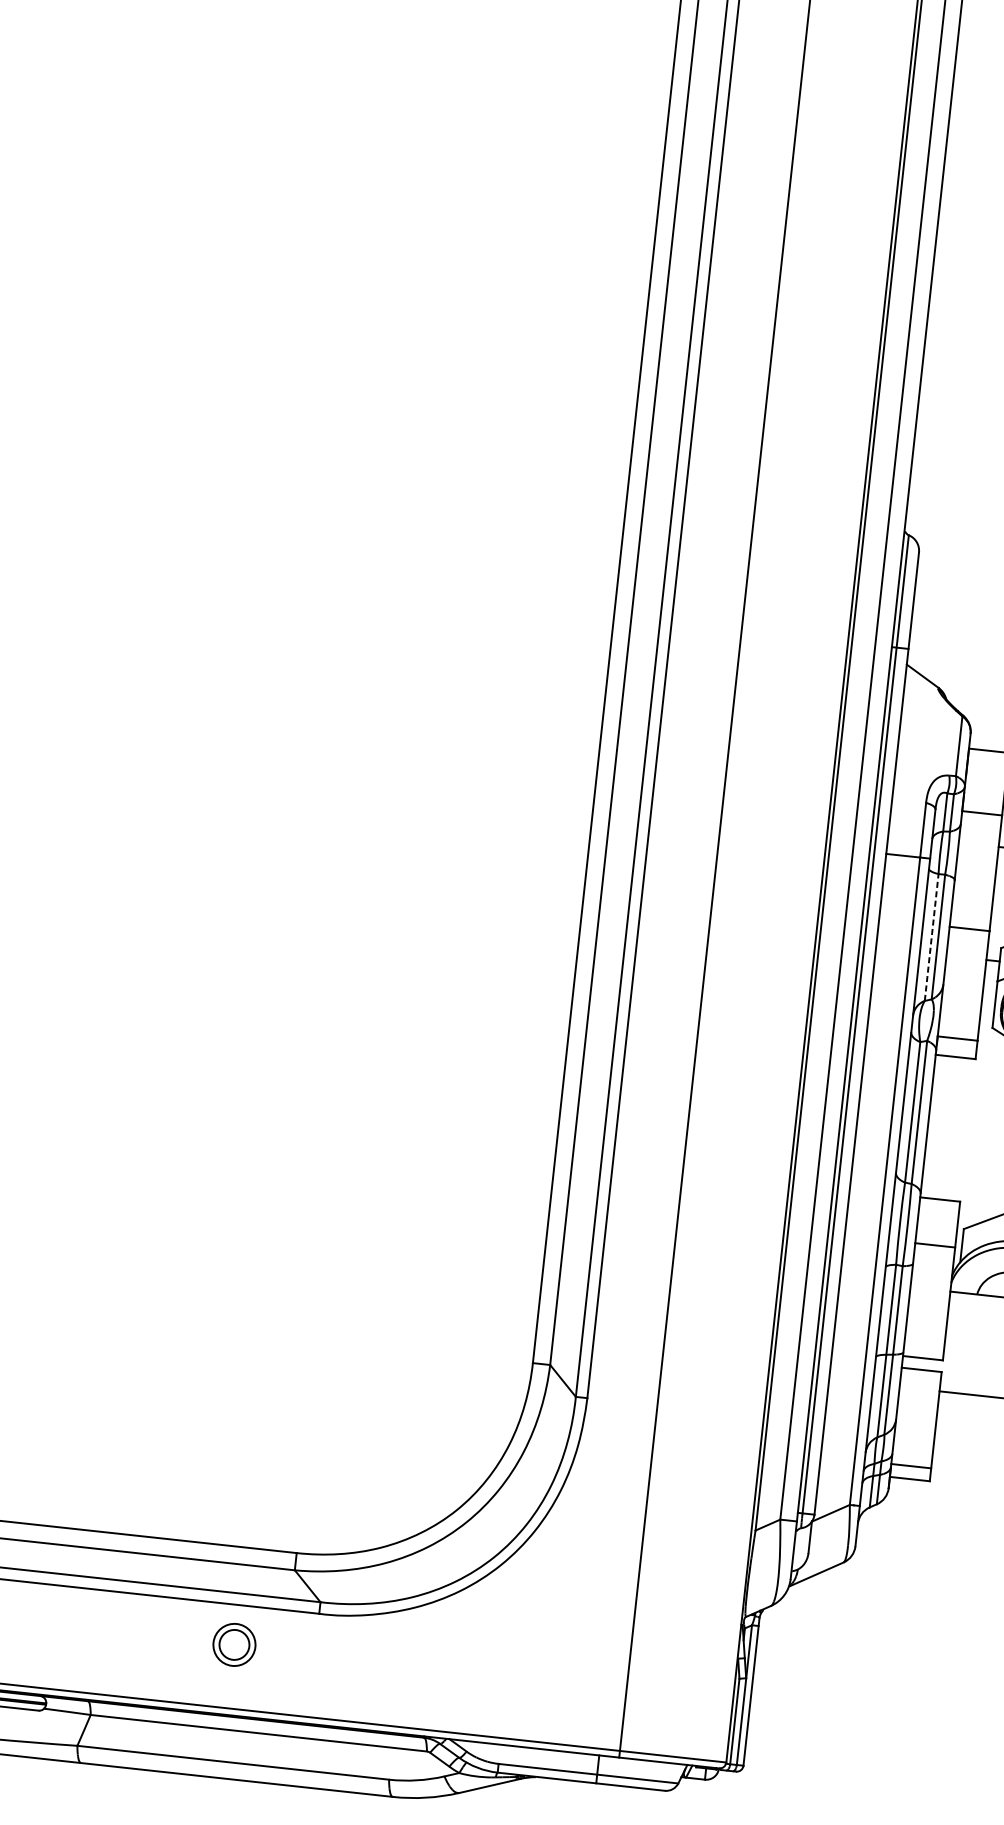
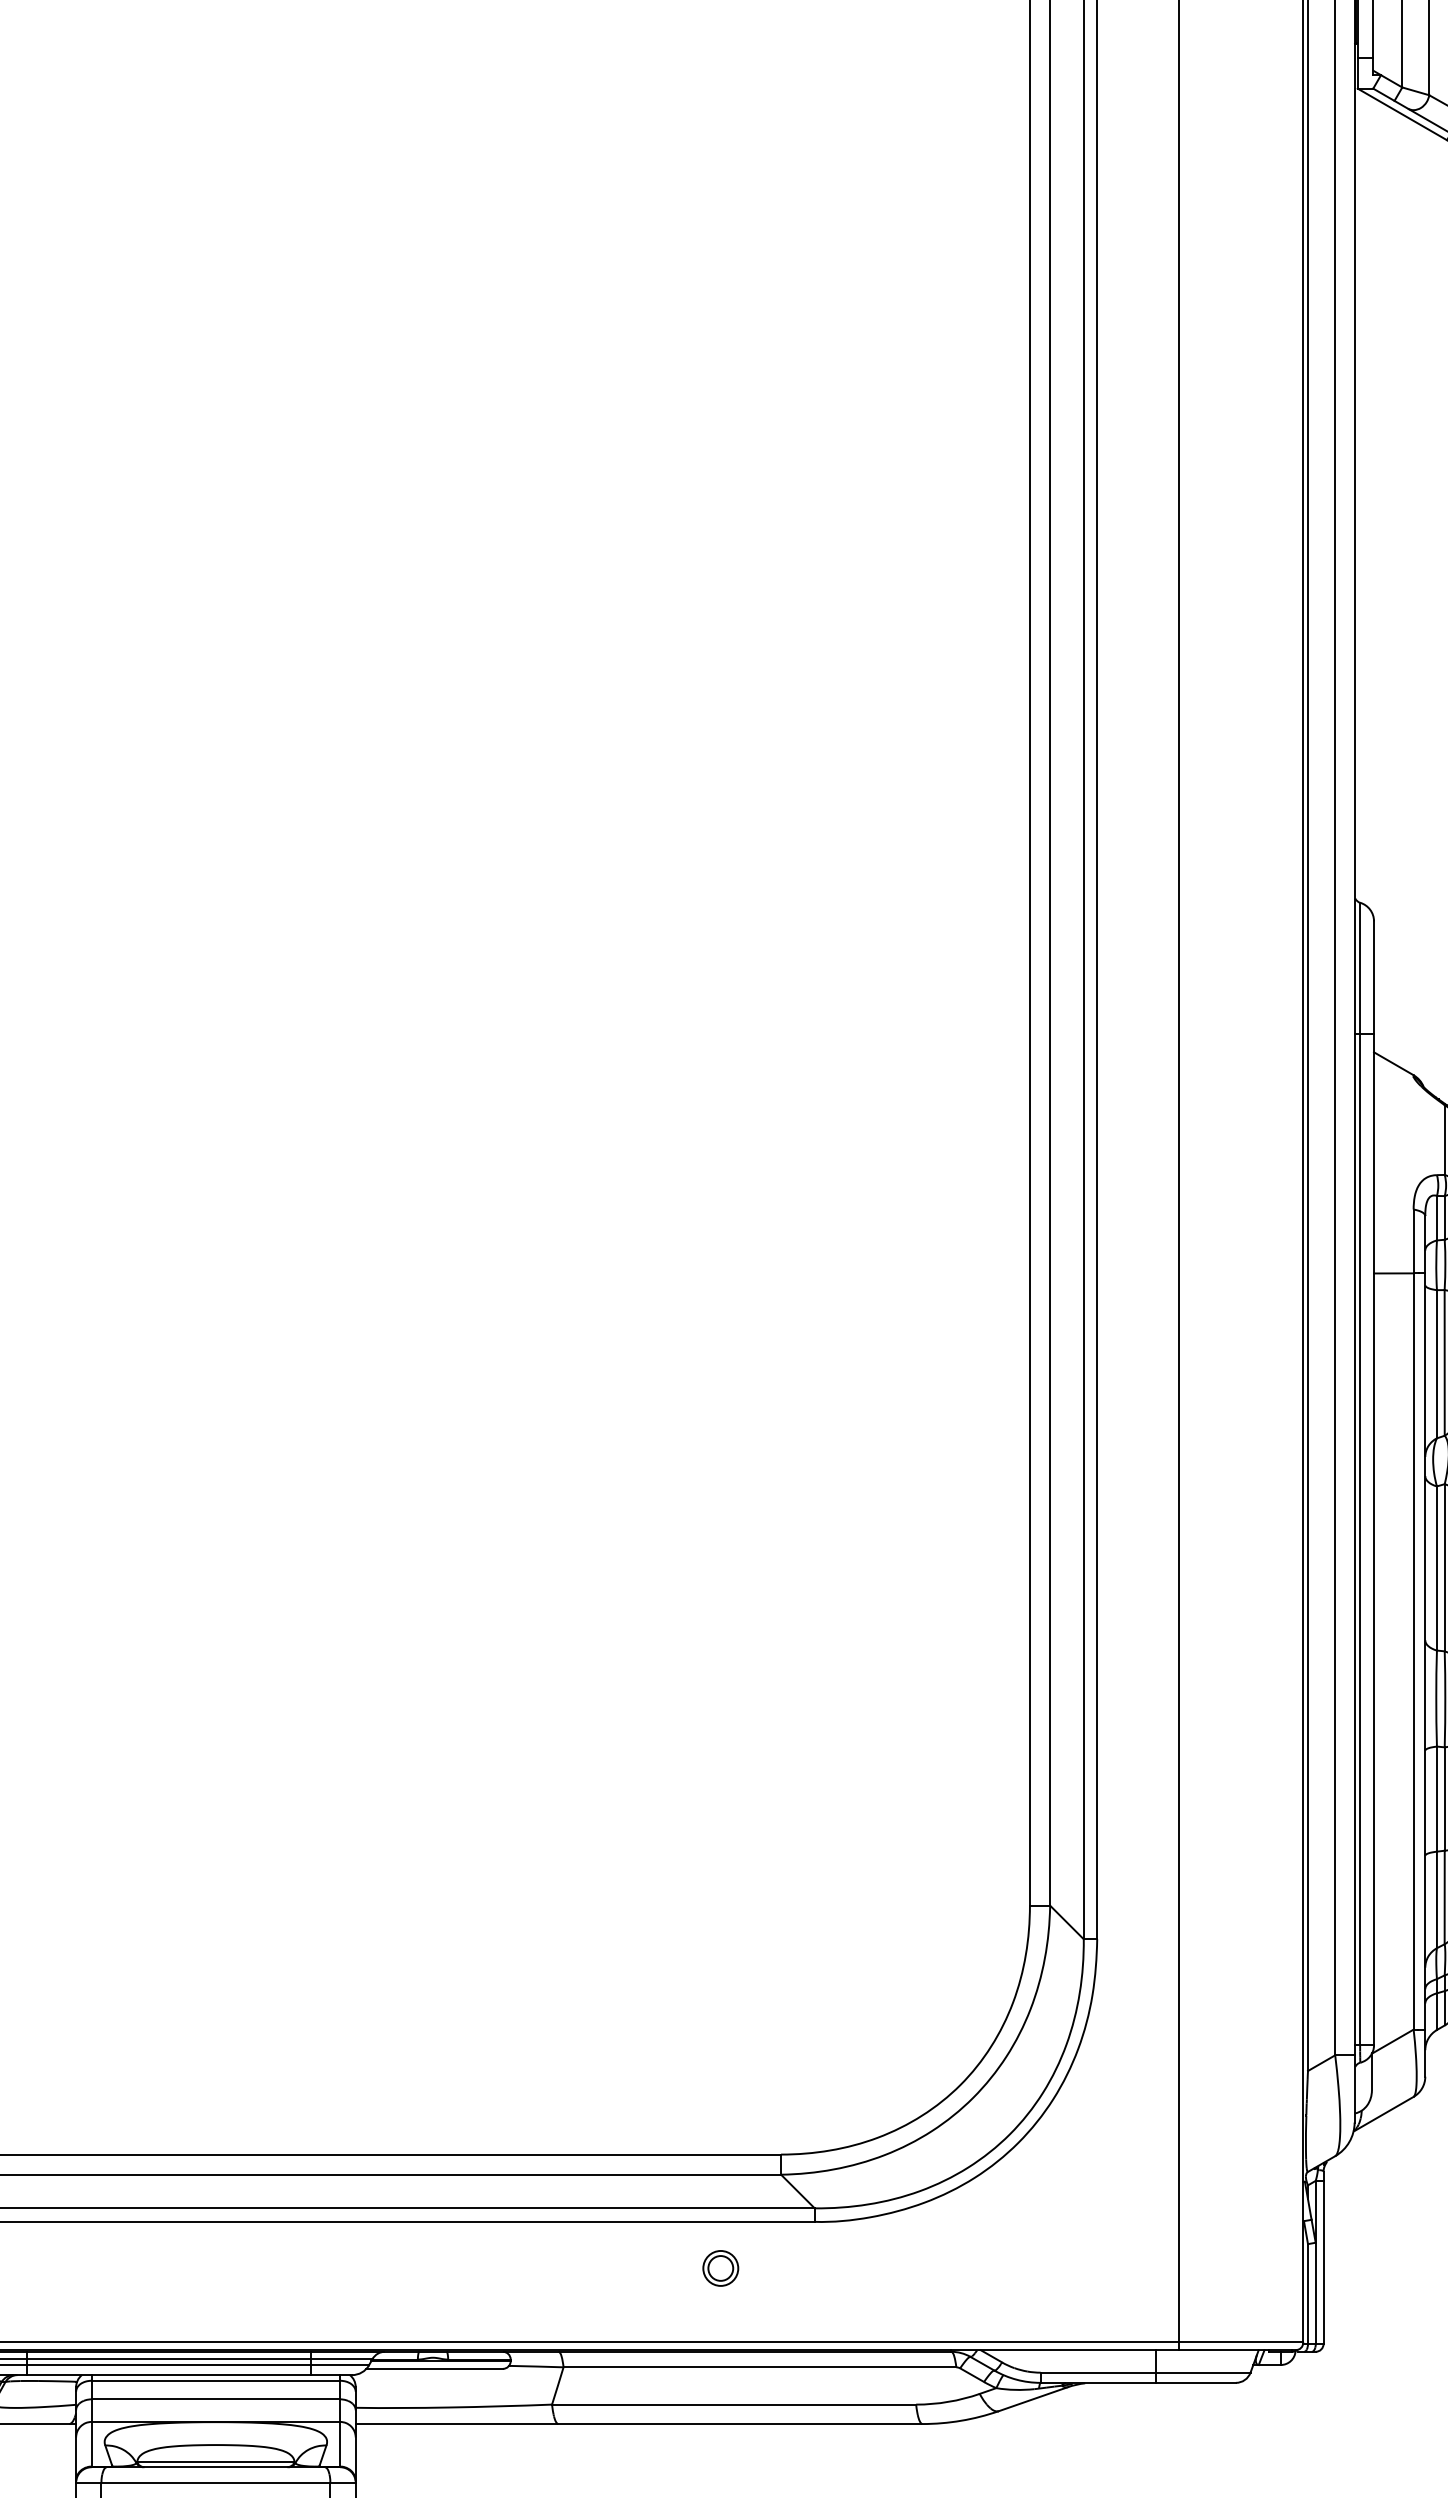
line: (931, 936) -> (1436, 1363), dashed -> solid
part: (234, 1644) -> (720, 2268), size x0.71

